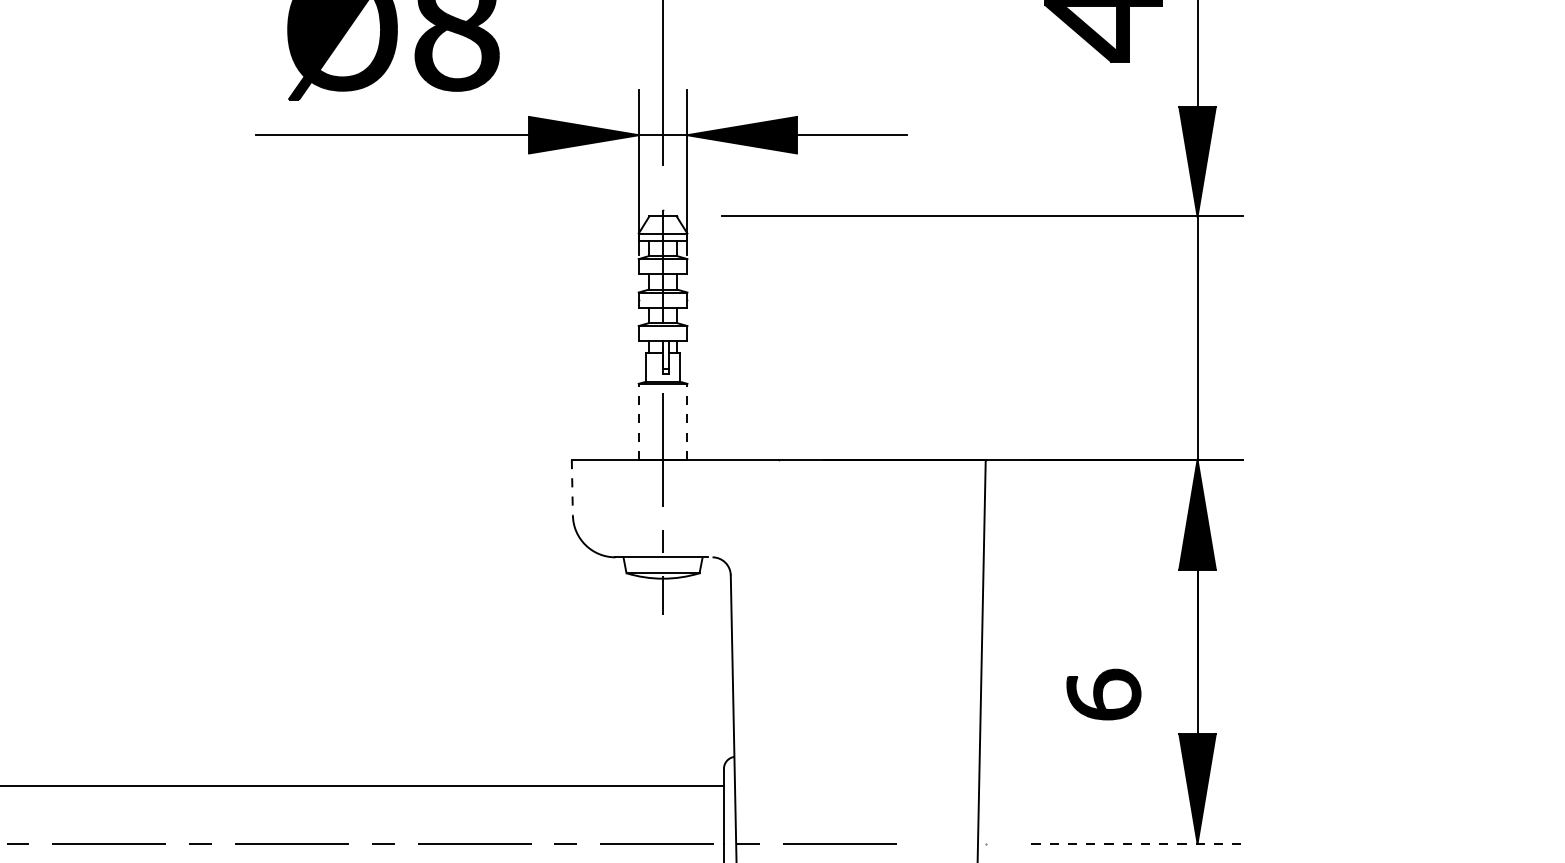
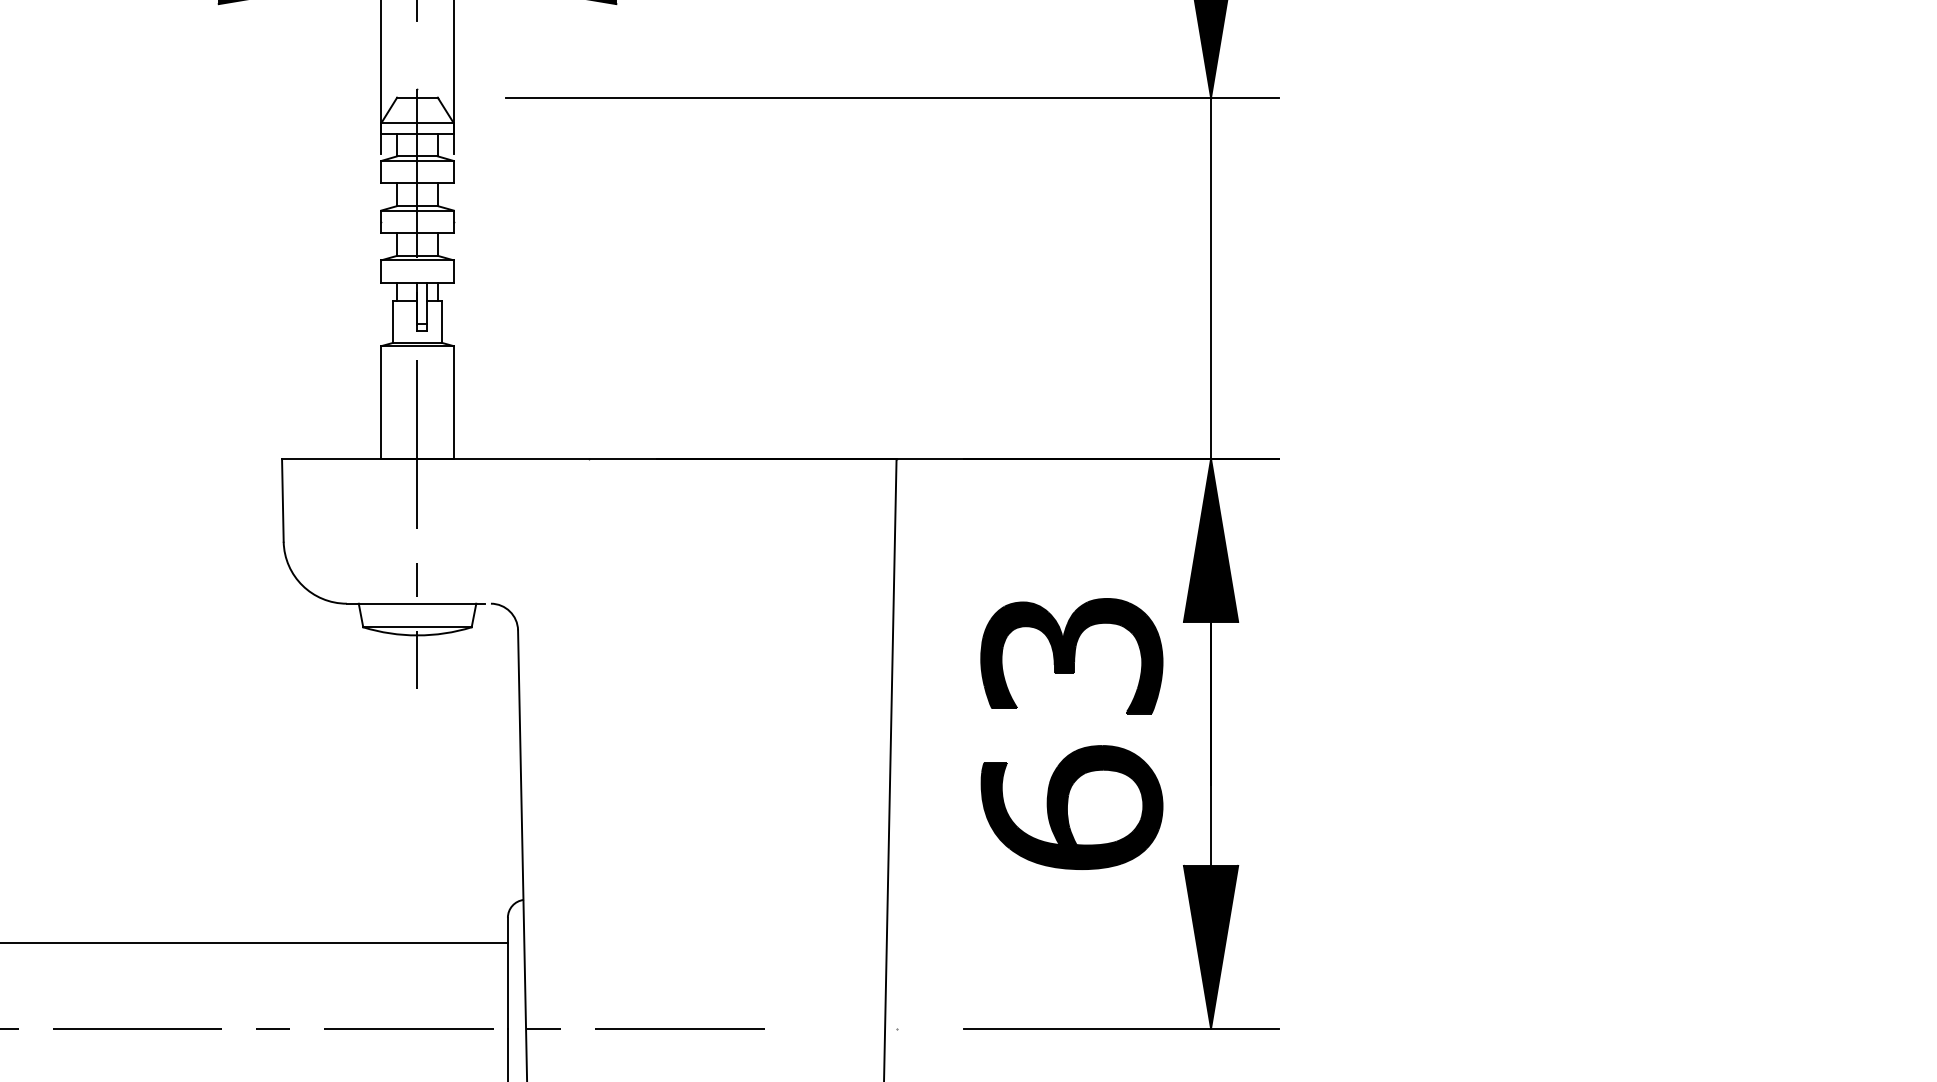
line: (638, 421) -> (381, 402), dashed -> solid
line: (687, 421) -> (453, 402), dashed -> solid
line: (572, 487) -> (283, 500), dashed -> solid
part: (1103, 592) -> (1071, 655), added
part: (1103, 694) -> (1071, 807), size x1.67
line: (1137, 843) -> (1121, 1028), dashed -> solid

